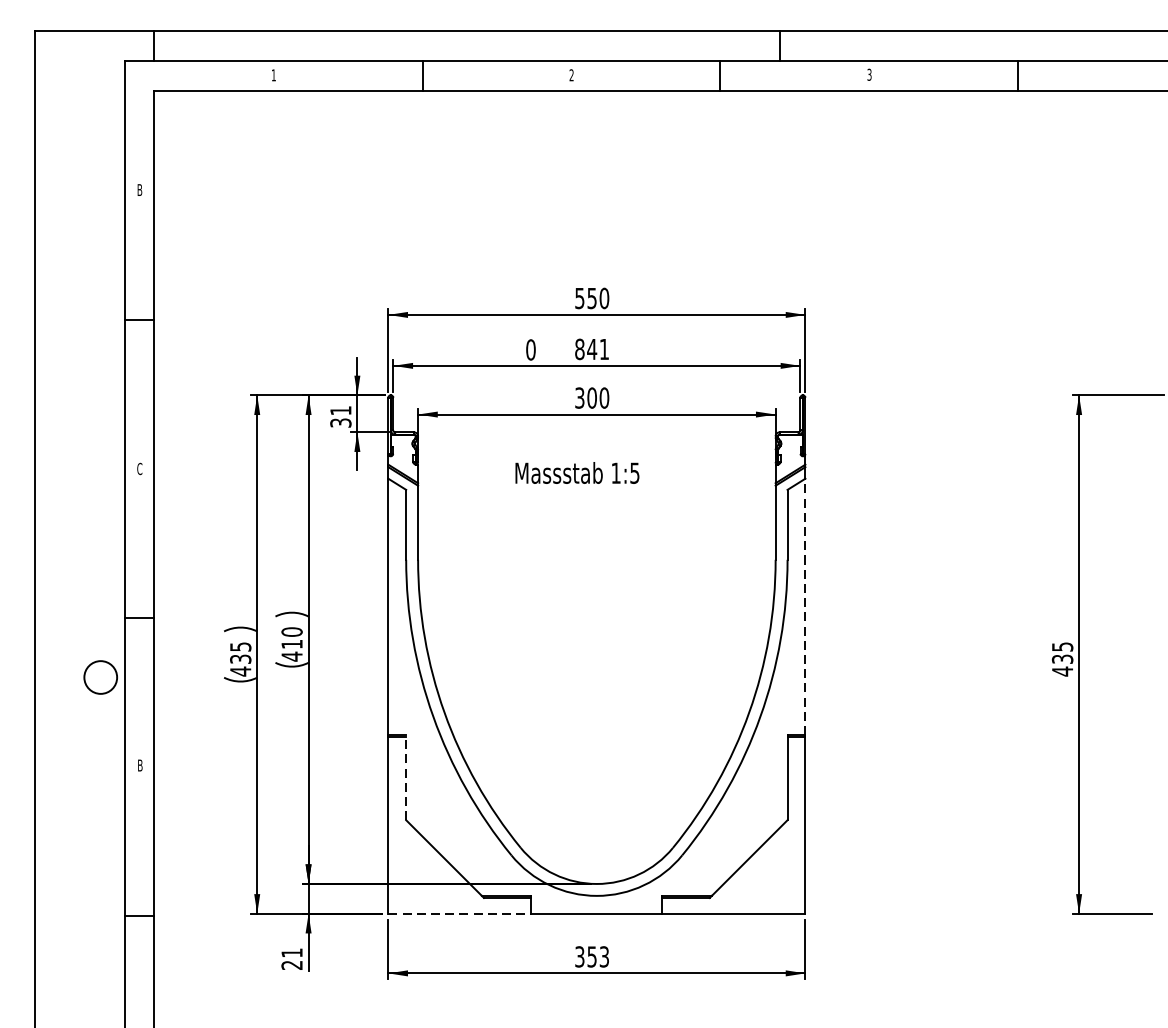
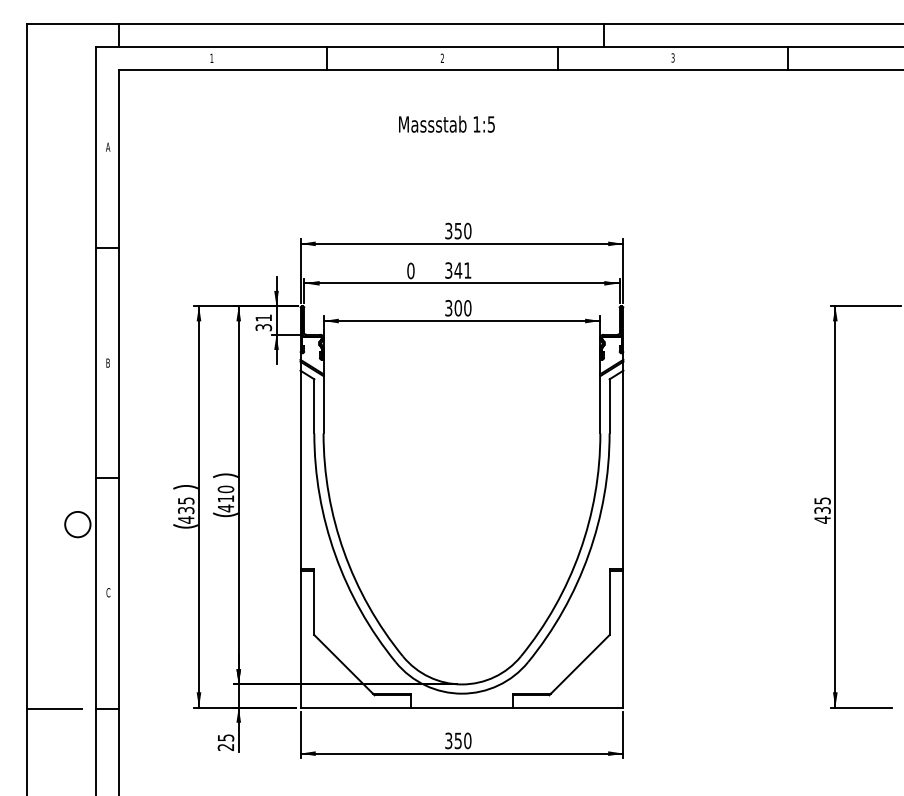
text: (140, 189) -> (108, 146), B -> A
text: (579, 297) -> (448, 230), 550 -> 350
text: (579, 349) -> (448, 270), 841 -> 341
text: (140, 468) -> (108, 362), C -> B
text: (576, 472) -> (446, 123), moved
line: (805, 606) -> (623, 469), dashed -> solid
text: (140, 765) -> (108, 592), B -> C
line: (406, 778) -> (314, 602), dashed -> solid
line: (460, 913) -> (356, 707), dashed -> solid
line: (70, 916) -> (54, 709), added
text: (292, 952) -> (226, 737), 21 -> 25
text: (604, 956) -> (467, 740), 353 -> 350

